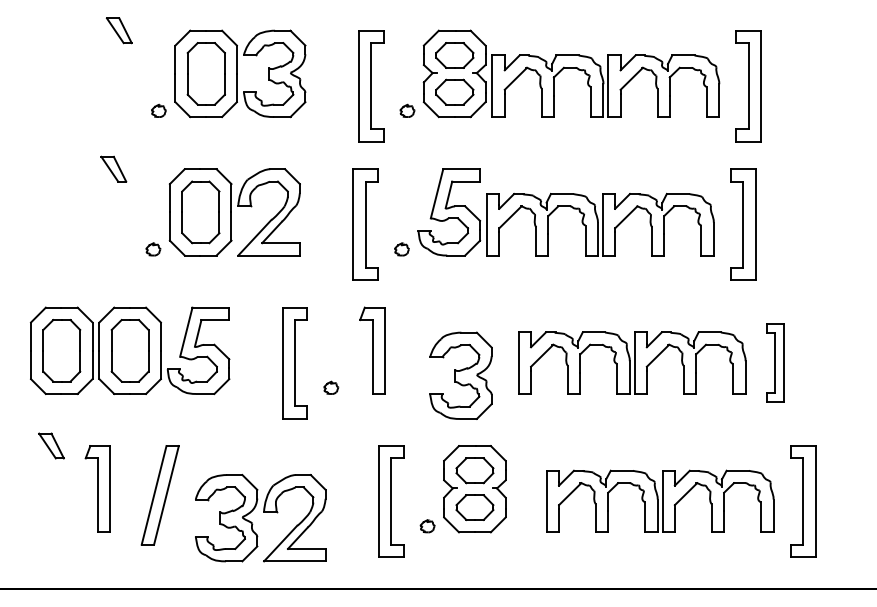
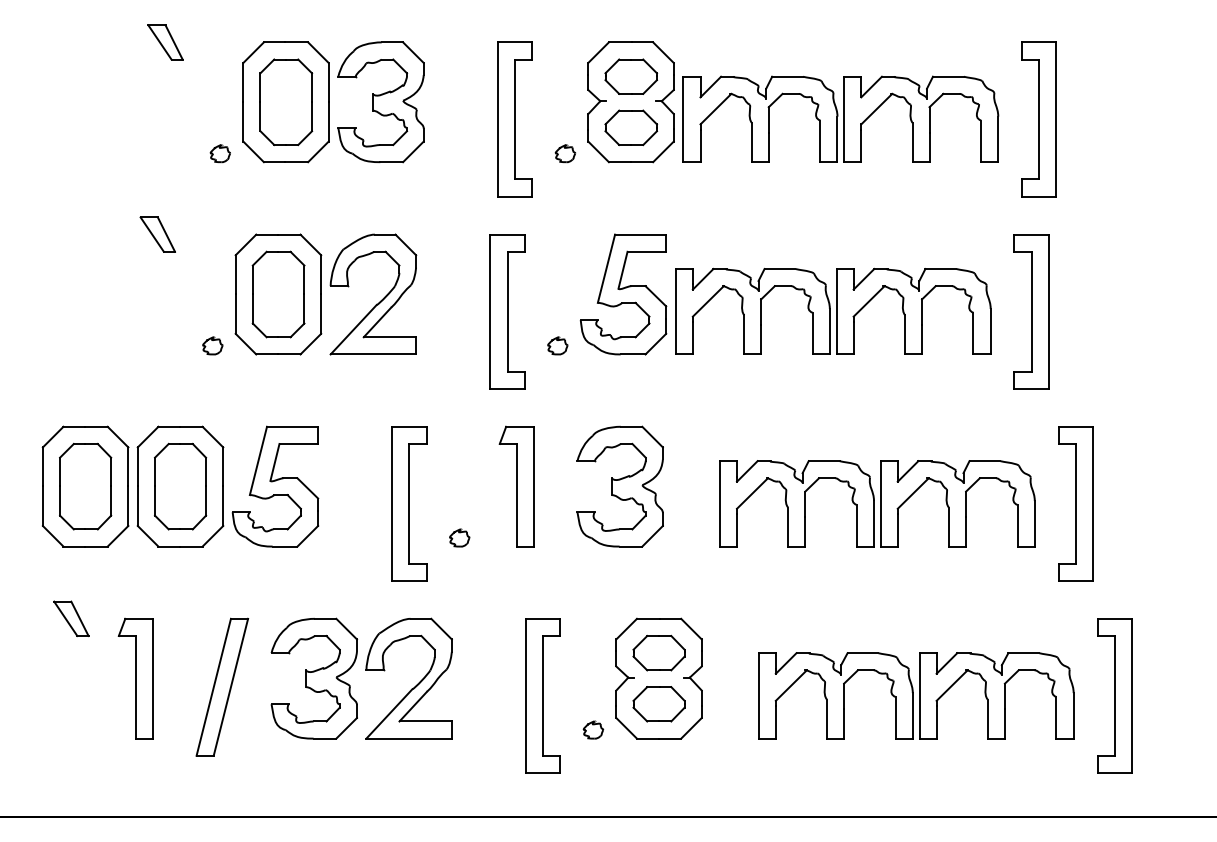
part: (775, 363) -> (1076, 504), size x1.43
part: (460, 375) -> (619, 486), moved
part: (263, 512) -> (365, 670), moved

